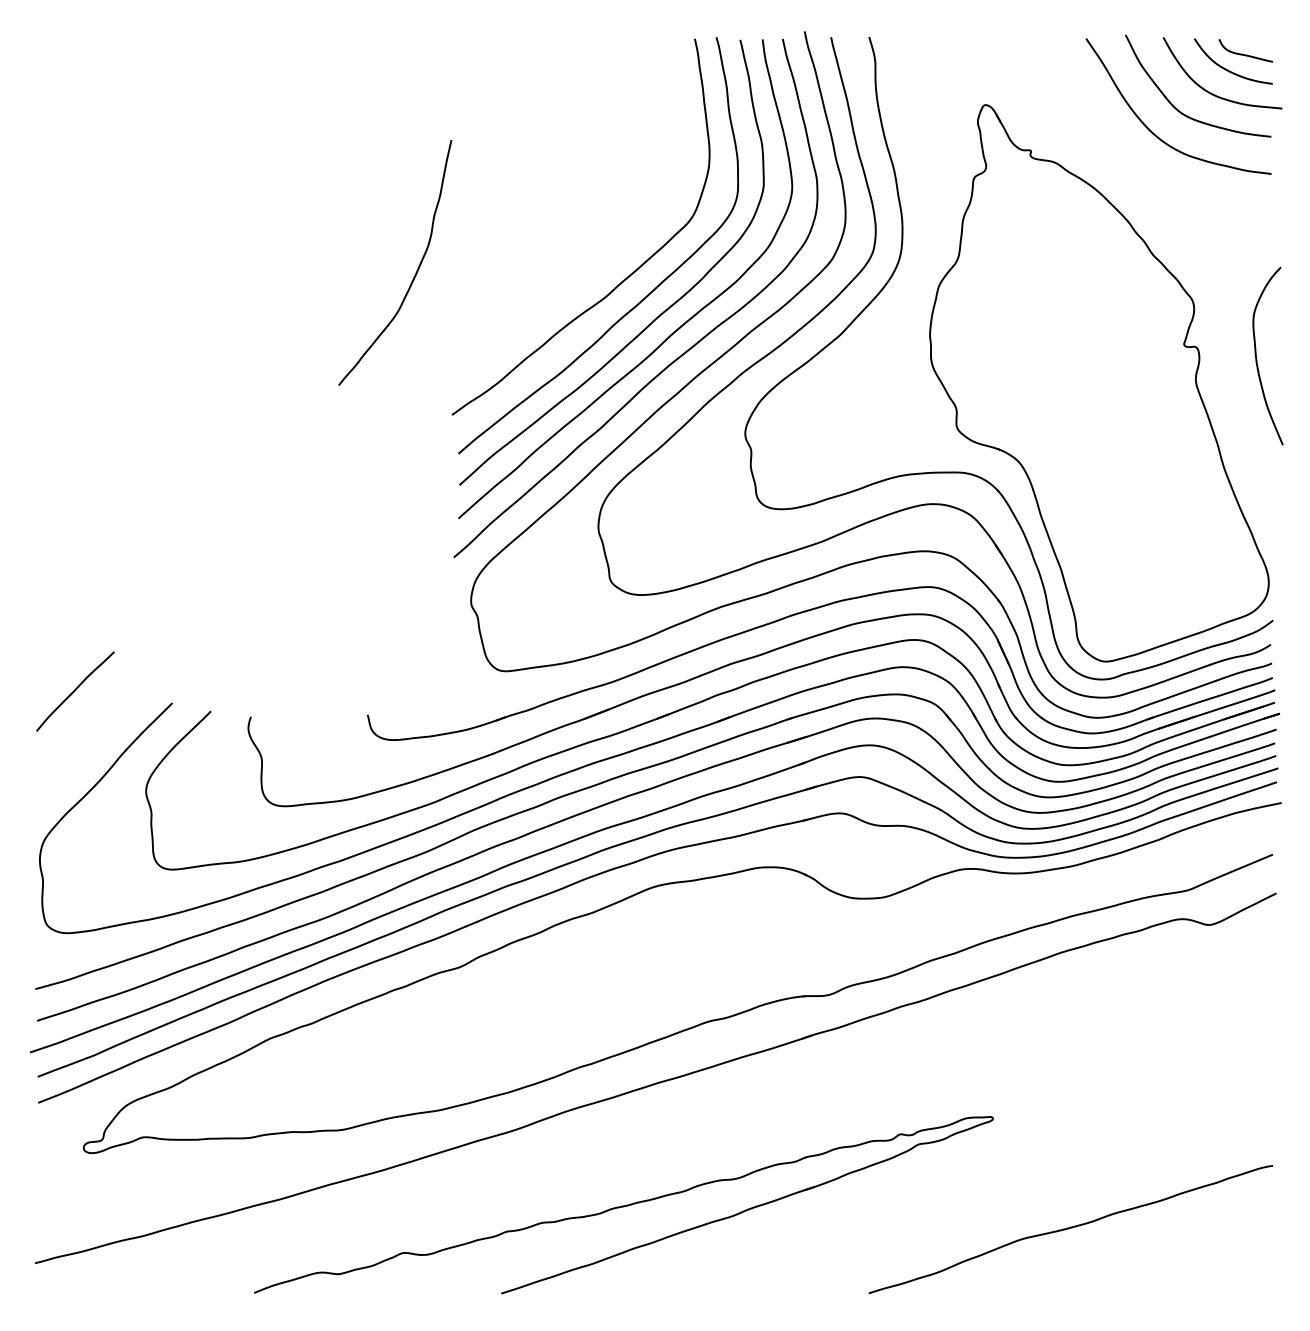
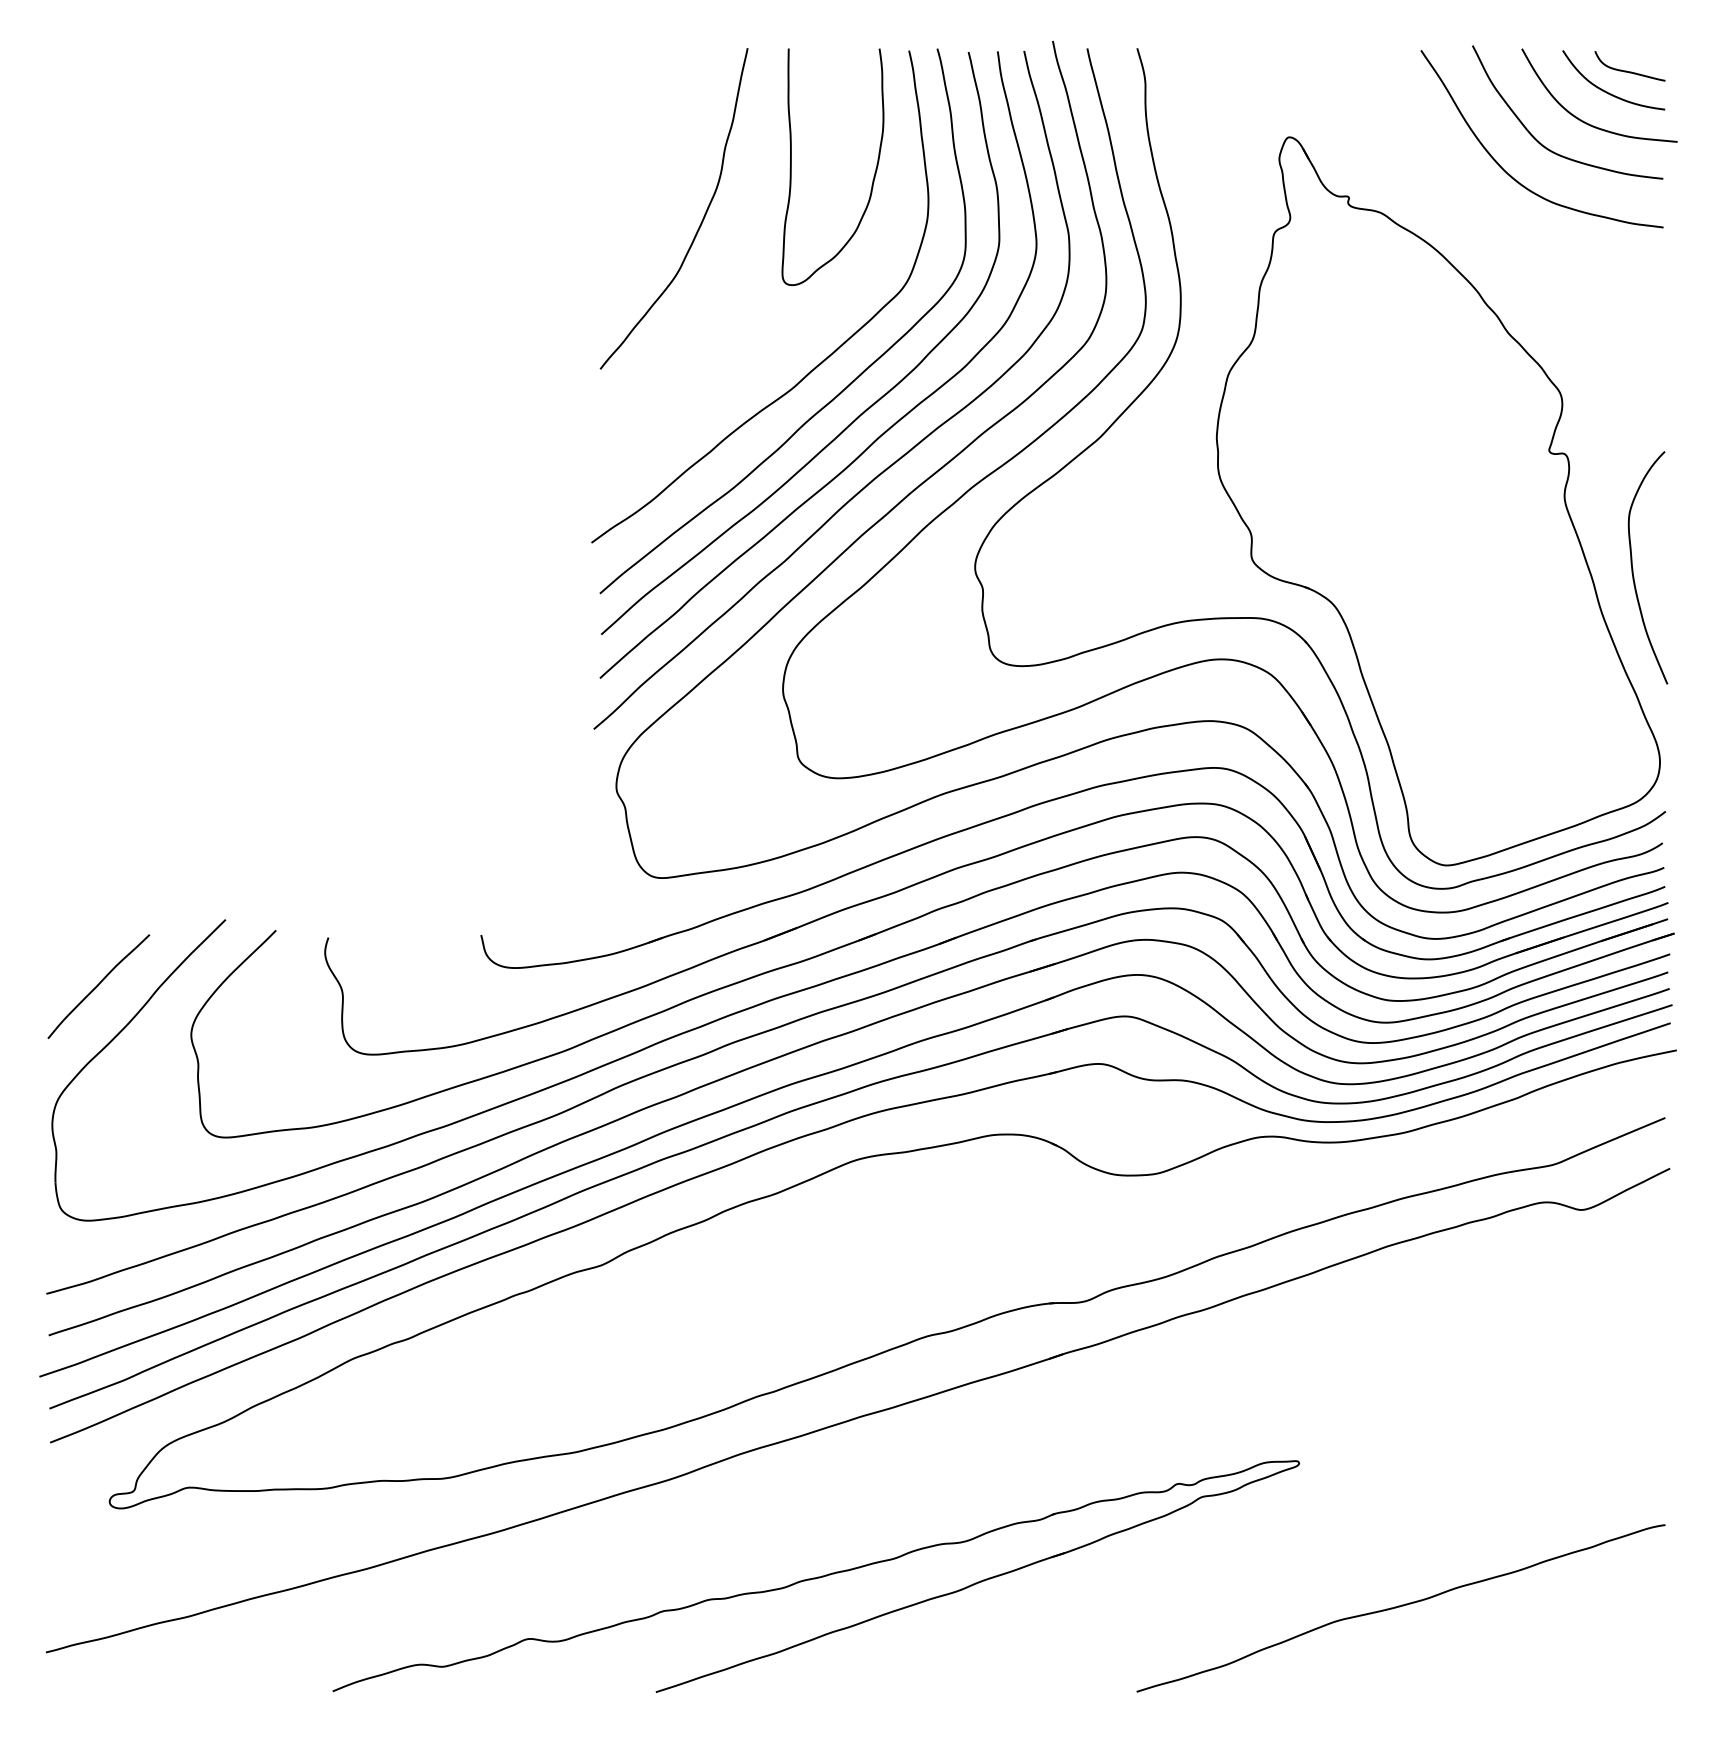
curve: (604, 128) -> (791, 167), added
curve: (416, 271) -> (701, 220), moved
curve: (1256, 356) -> (1633, 568), moved
curve: (75, 691) -> (98, 986), moved

